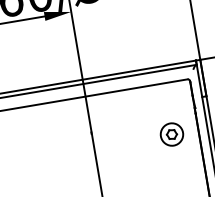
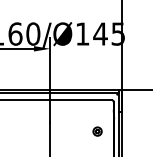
part: (171, 134) -> (97, 131), size x0.62

